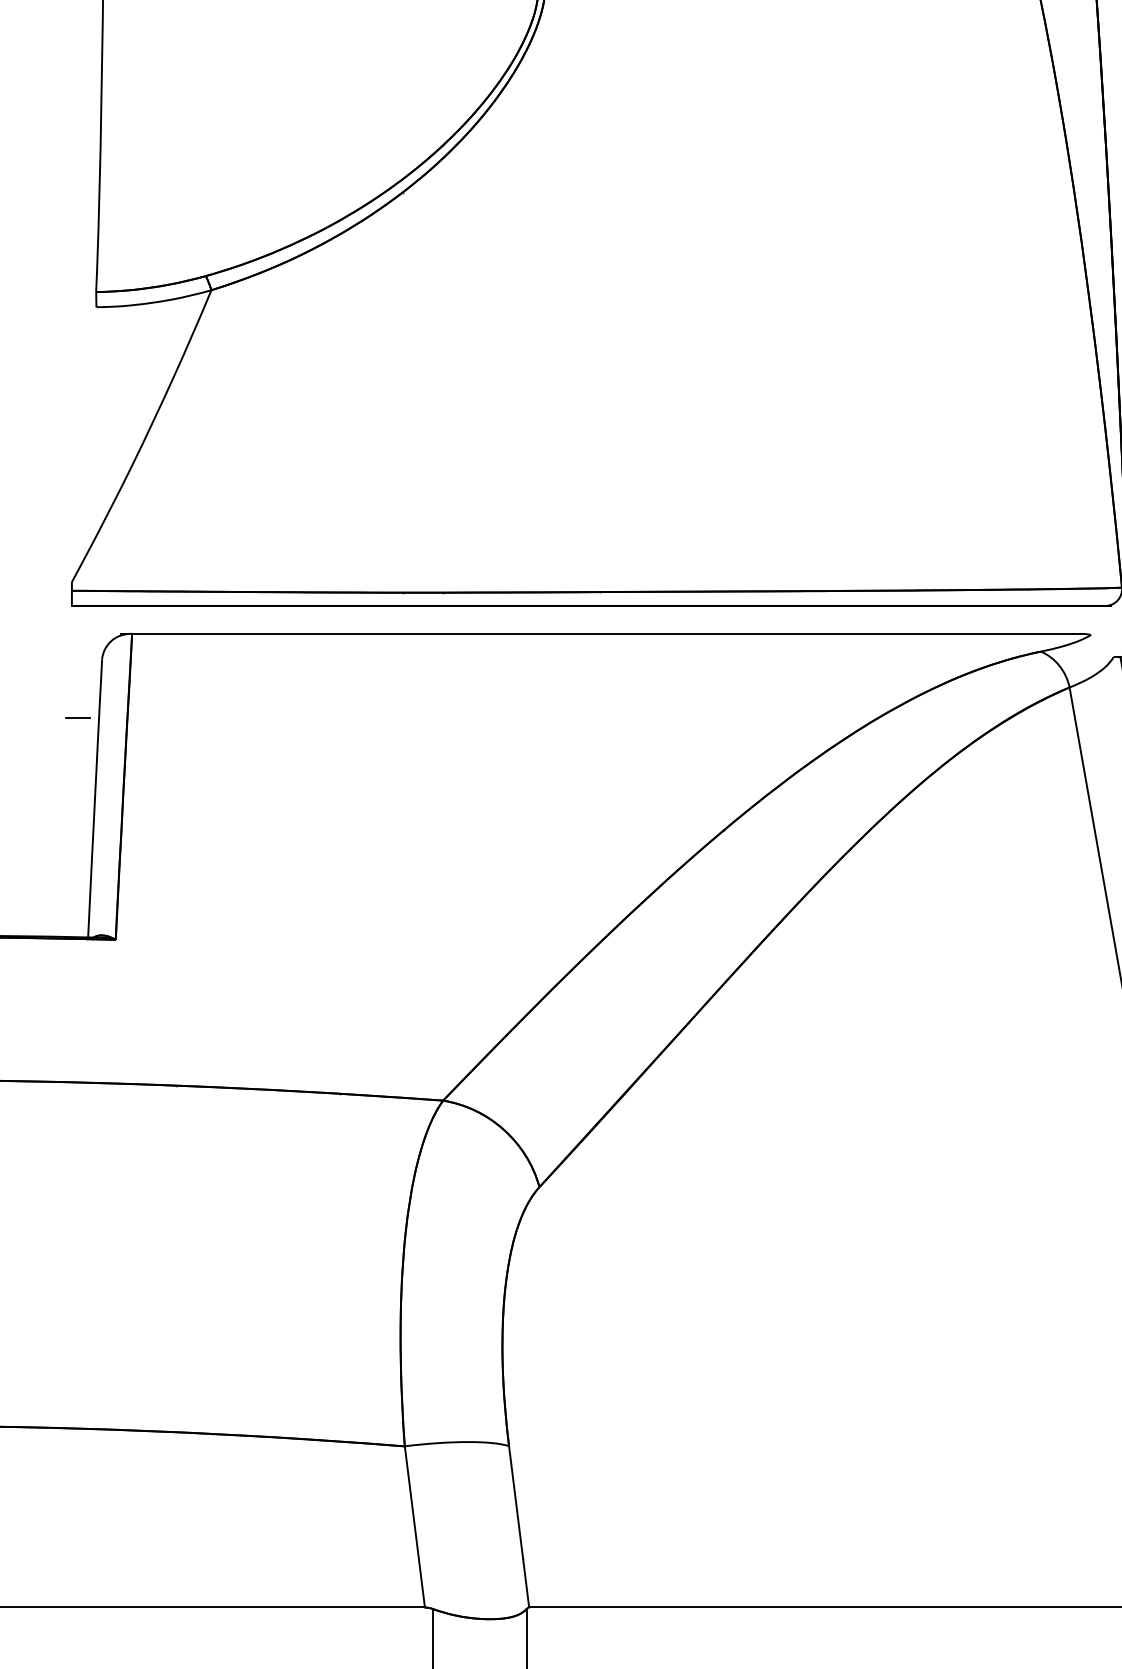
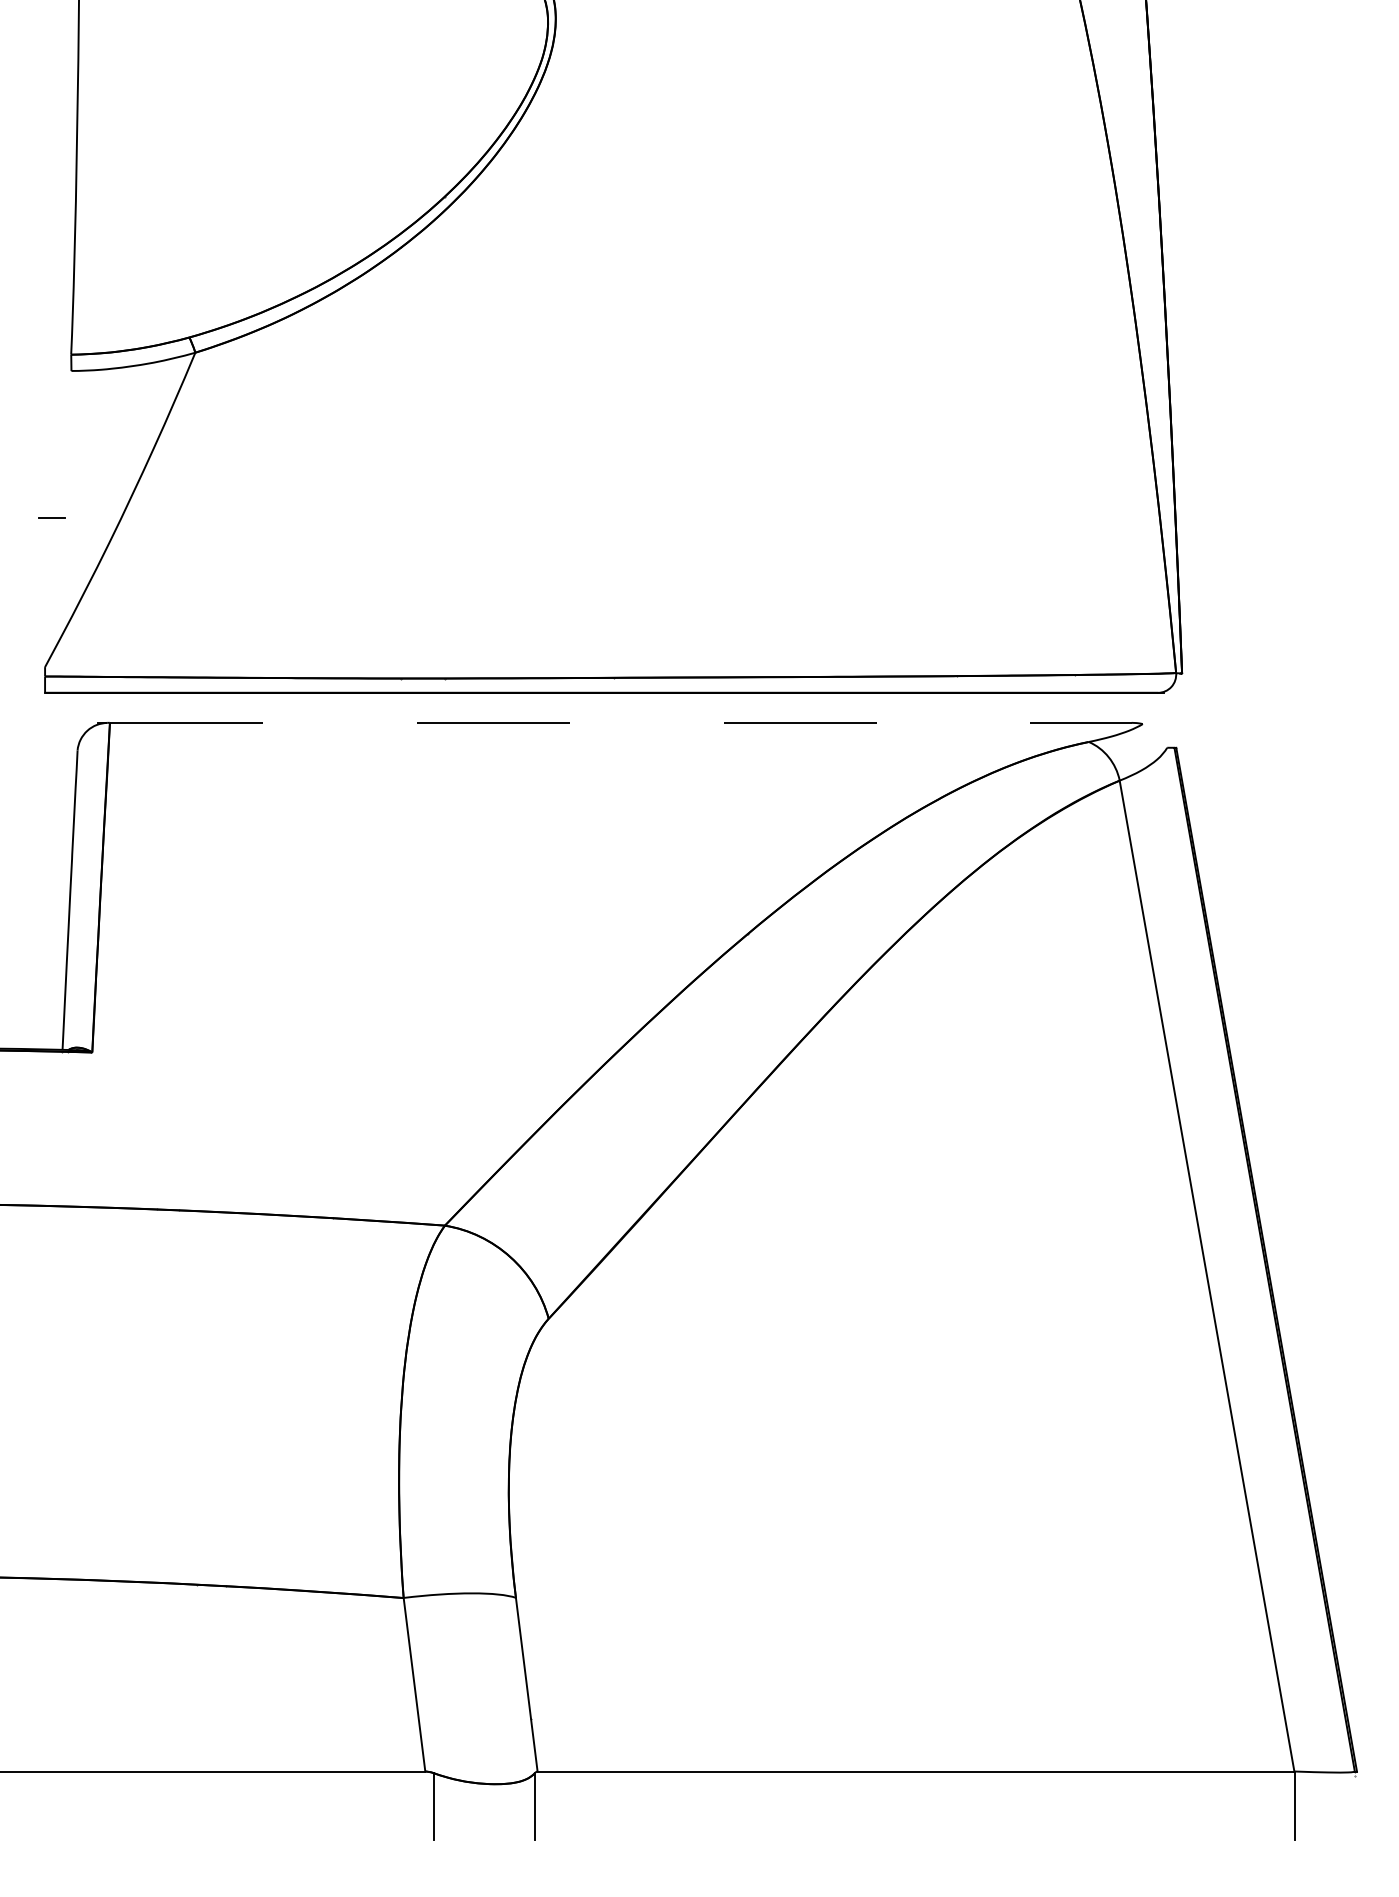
line: (606, 633) -> (620, 722), solid -> dashed
line: (77, 717) -> (51, 517), moved

